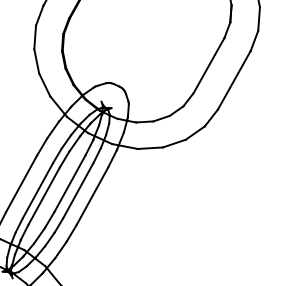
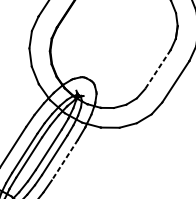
line: (208, 65) -> (157, 69), solid -> dashed
line: (92, 196) -> (64, 160), solid -> dashed

